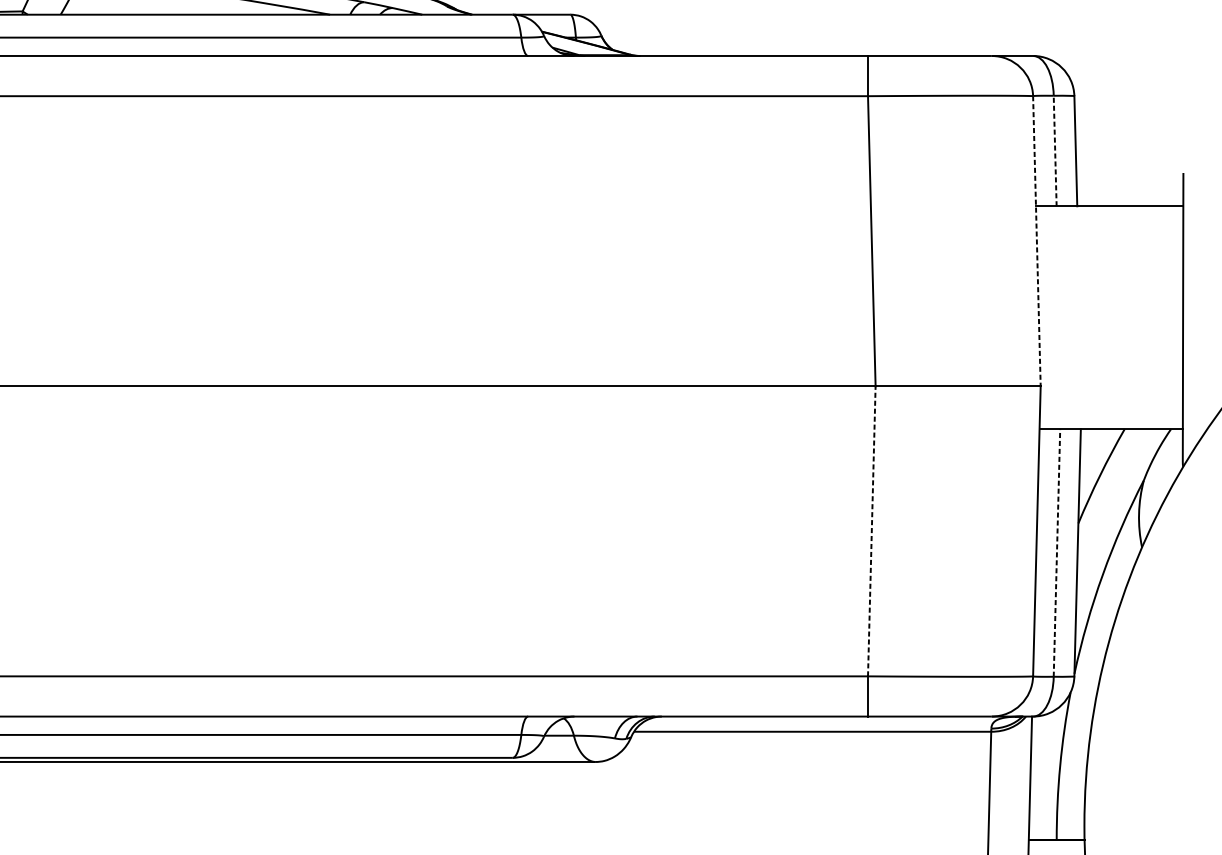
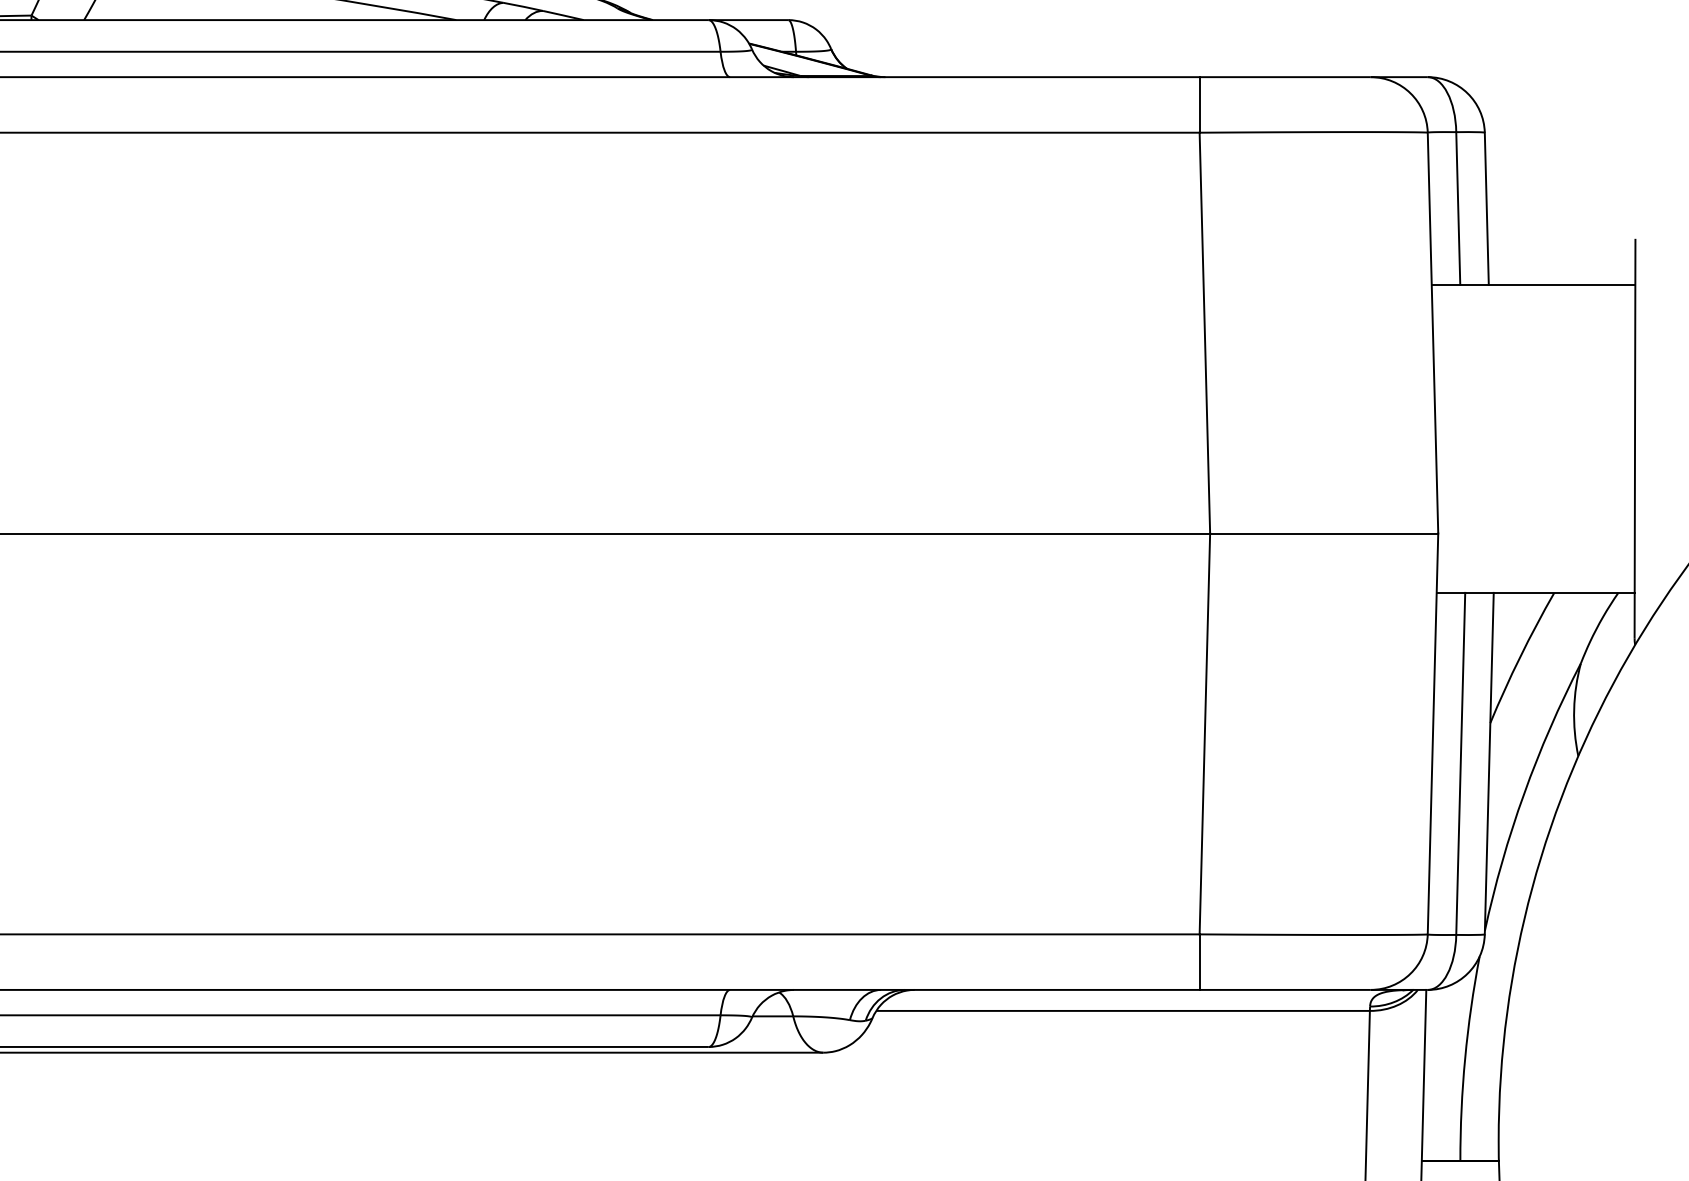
line: (1055, 151) -> (1458, 208), dashed -> solid
line: (1037, 241) -> (1433, 333), dashed -> solid
line: (871, 530) -> (1204, 733), dashed -> solid
line: (1056, 552) -> (1460, 763), dashed -> solid

